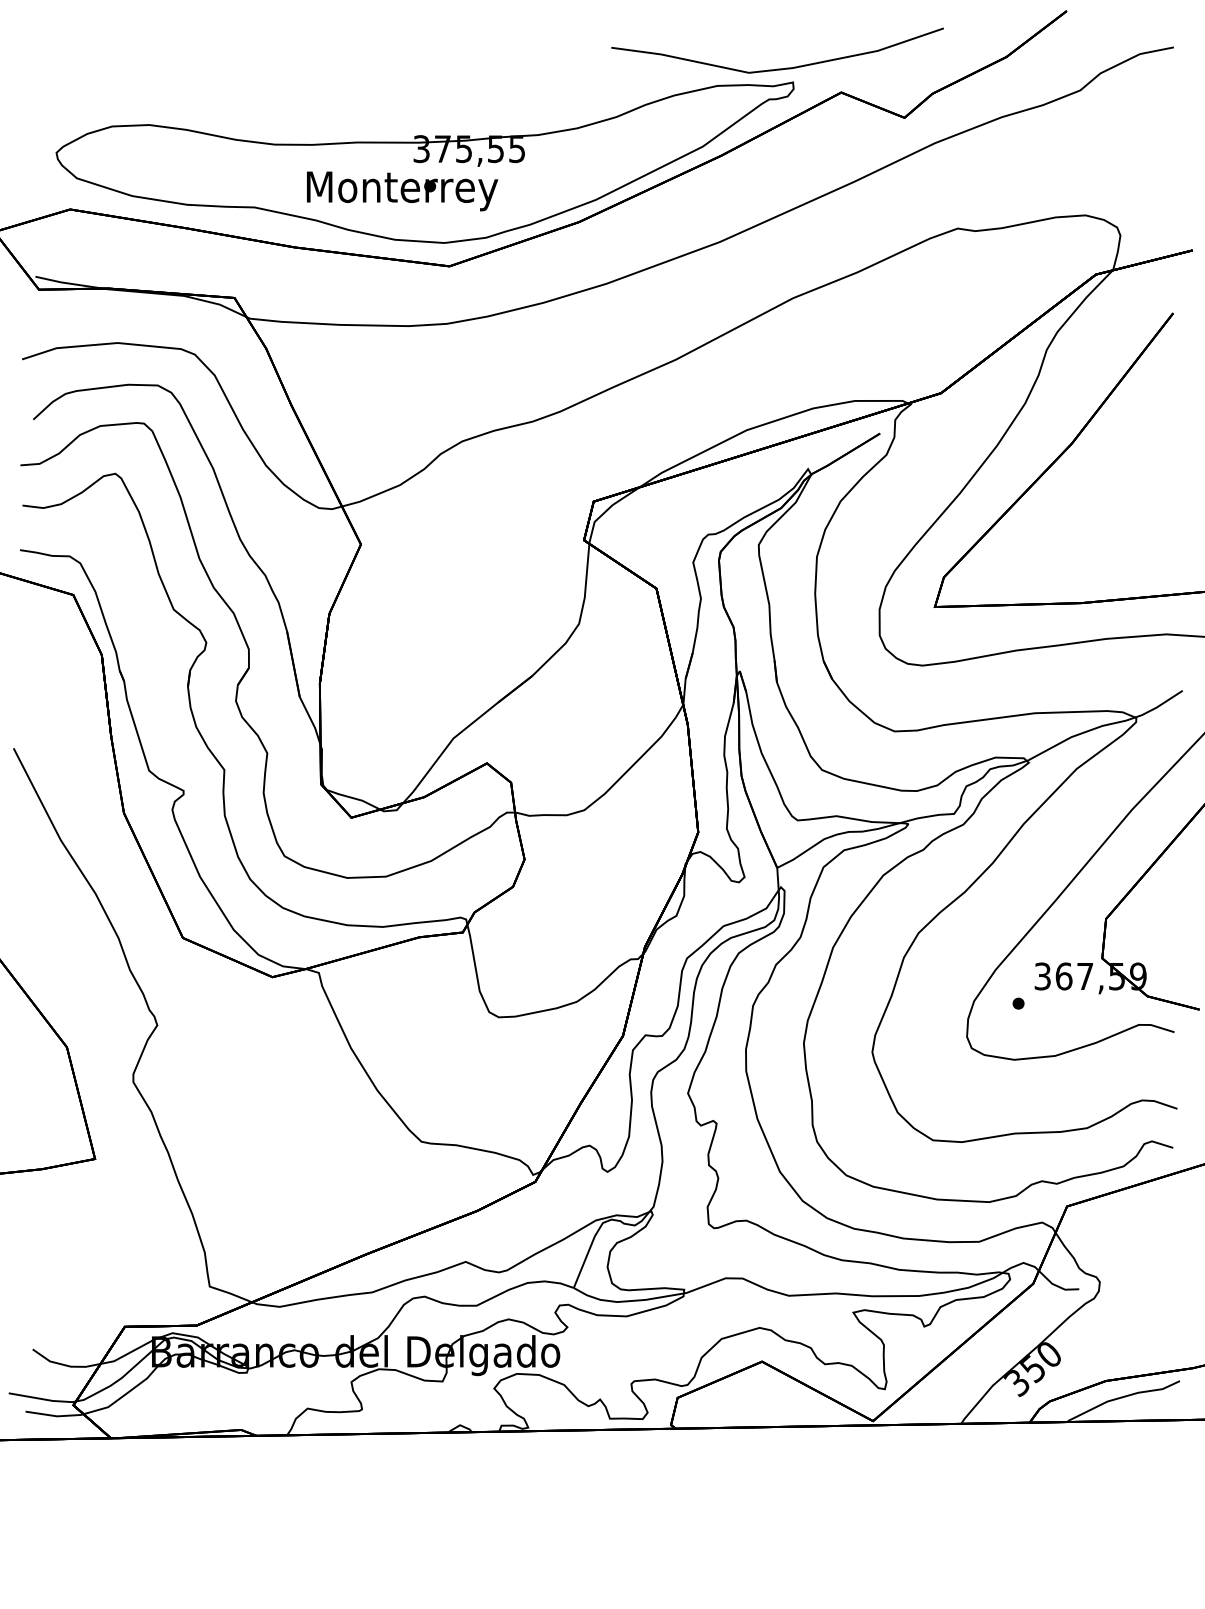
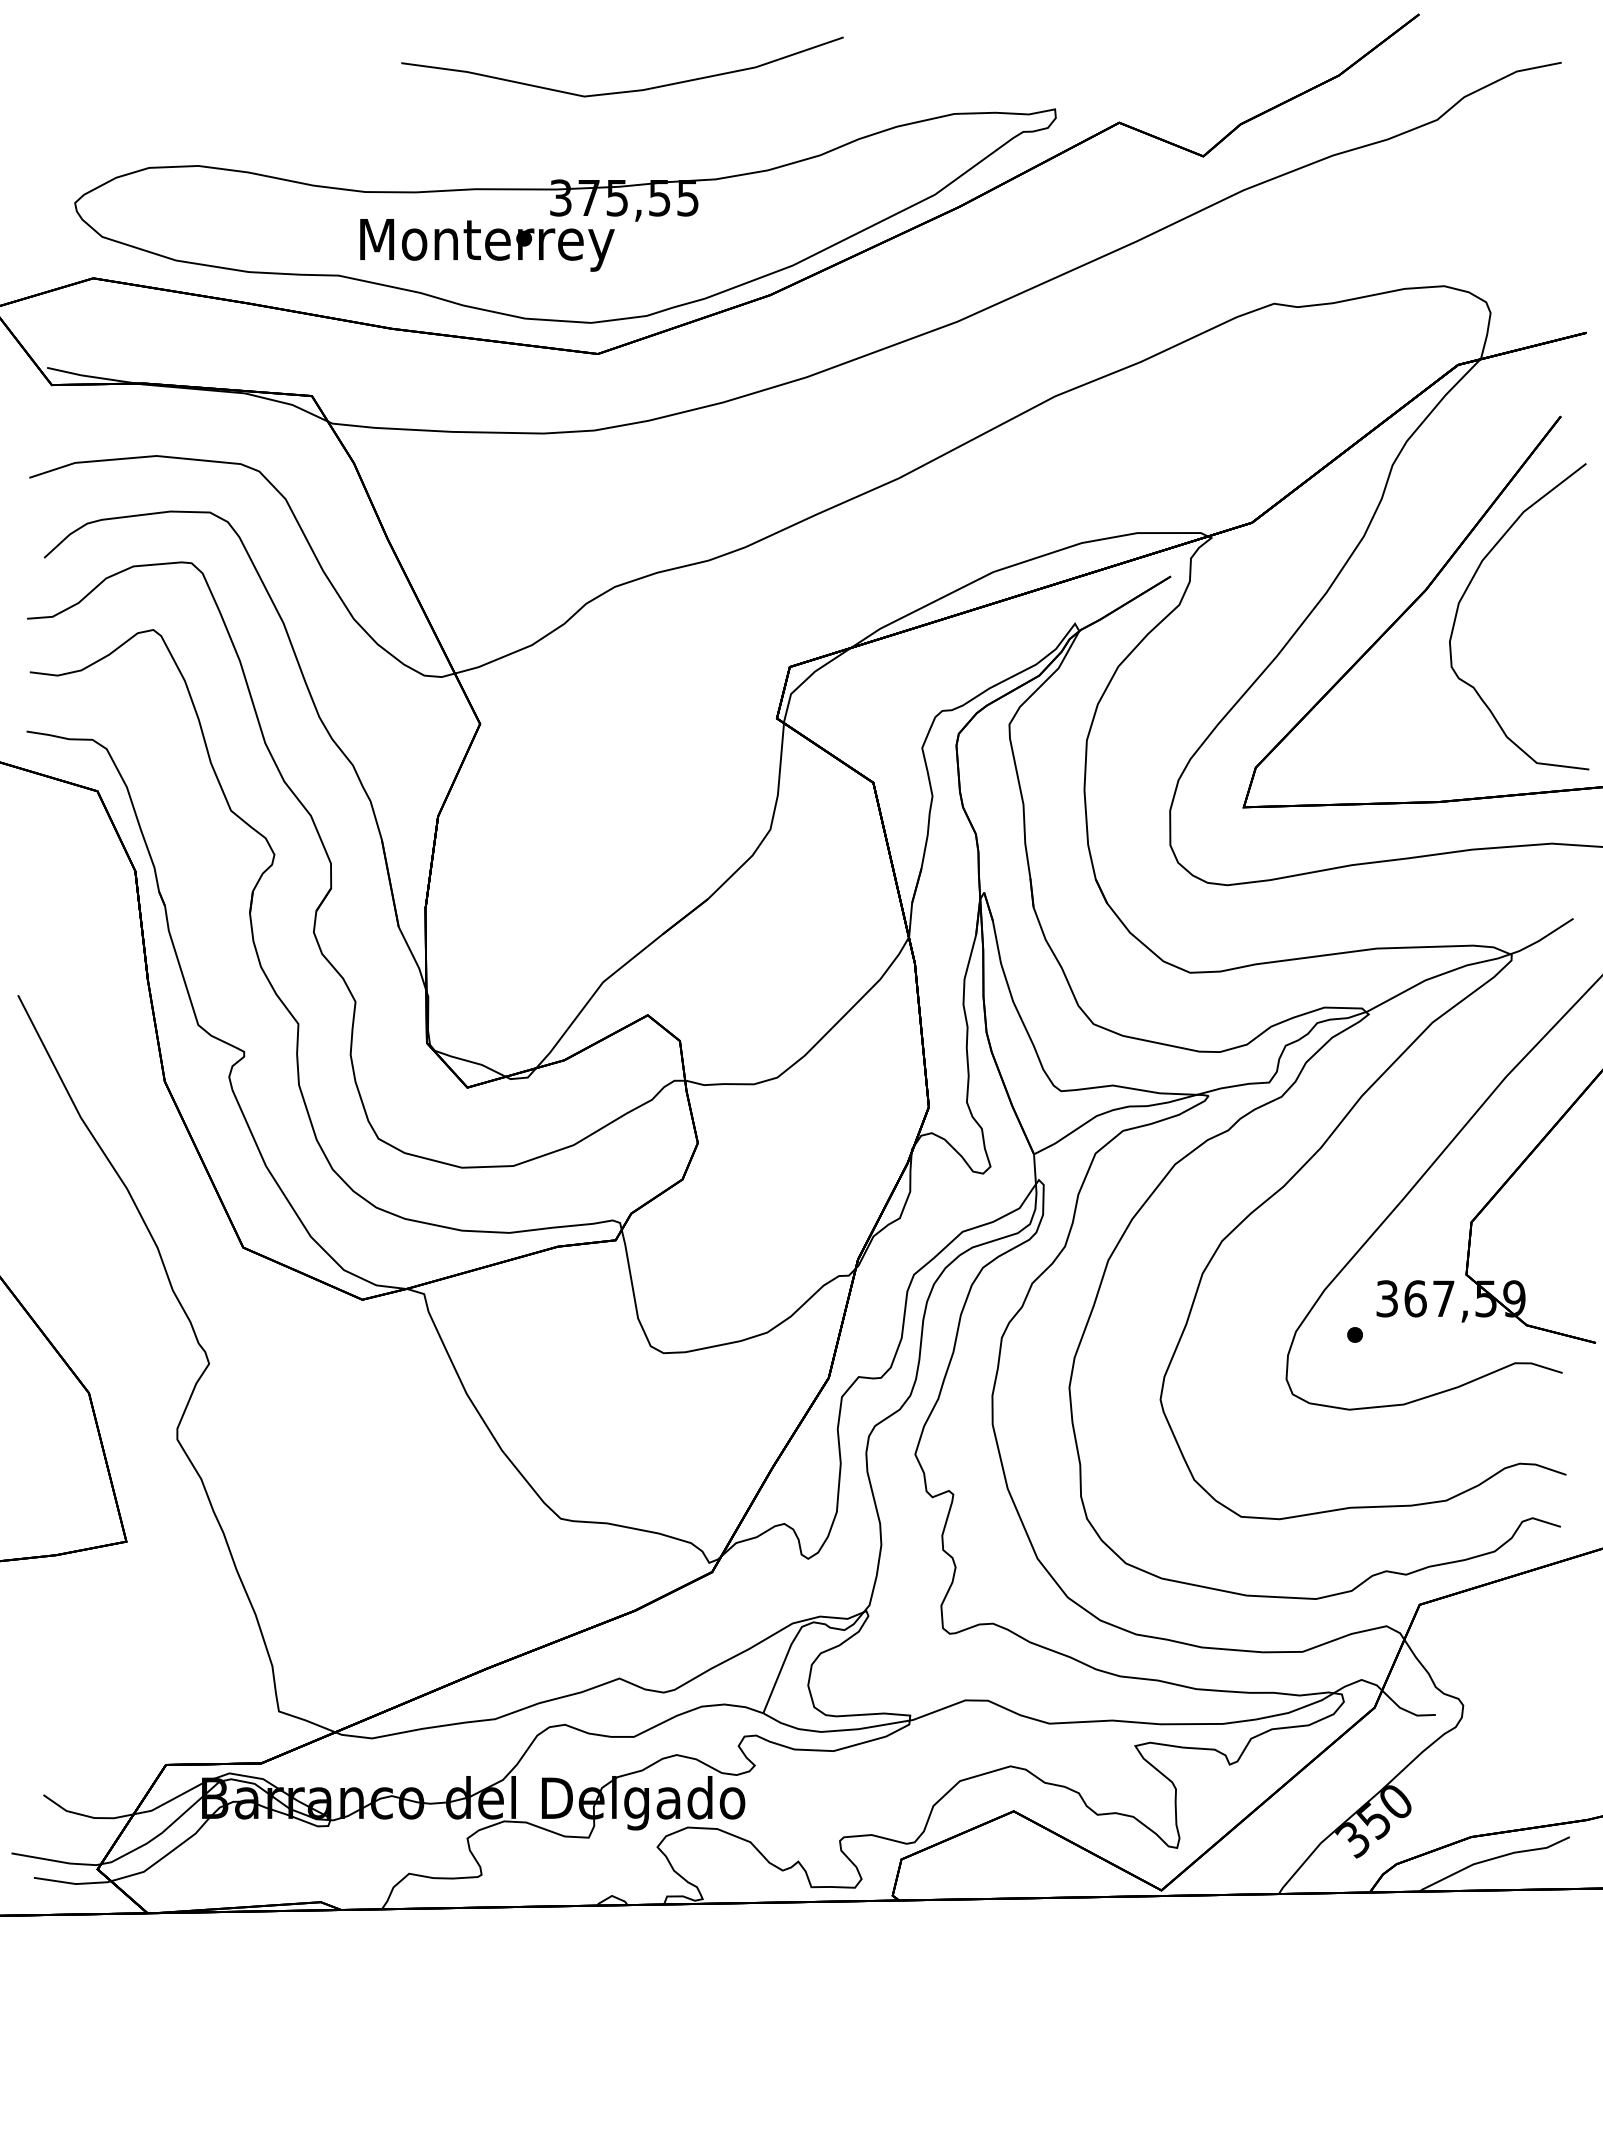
curve: (781, 68) -> (627, 90), moved
text: (402, 191) -> (487, 245), moved
curve: (1103, 442) -> (1468, 588), added

